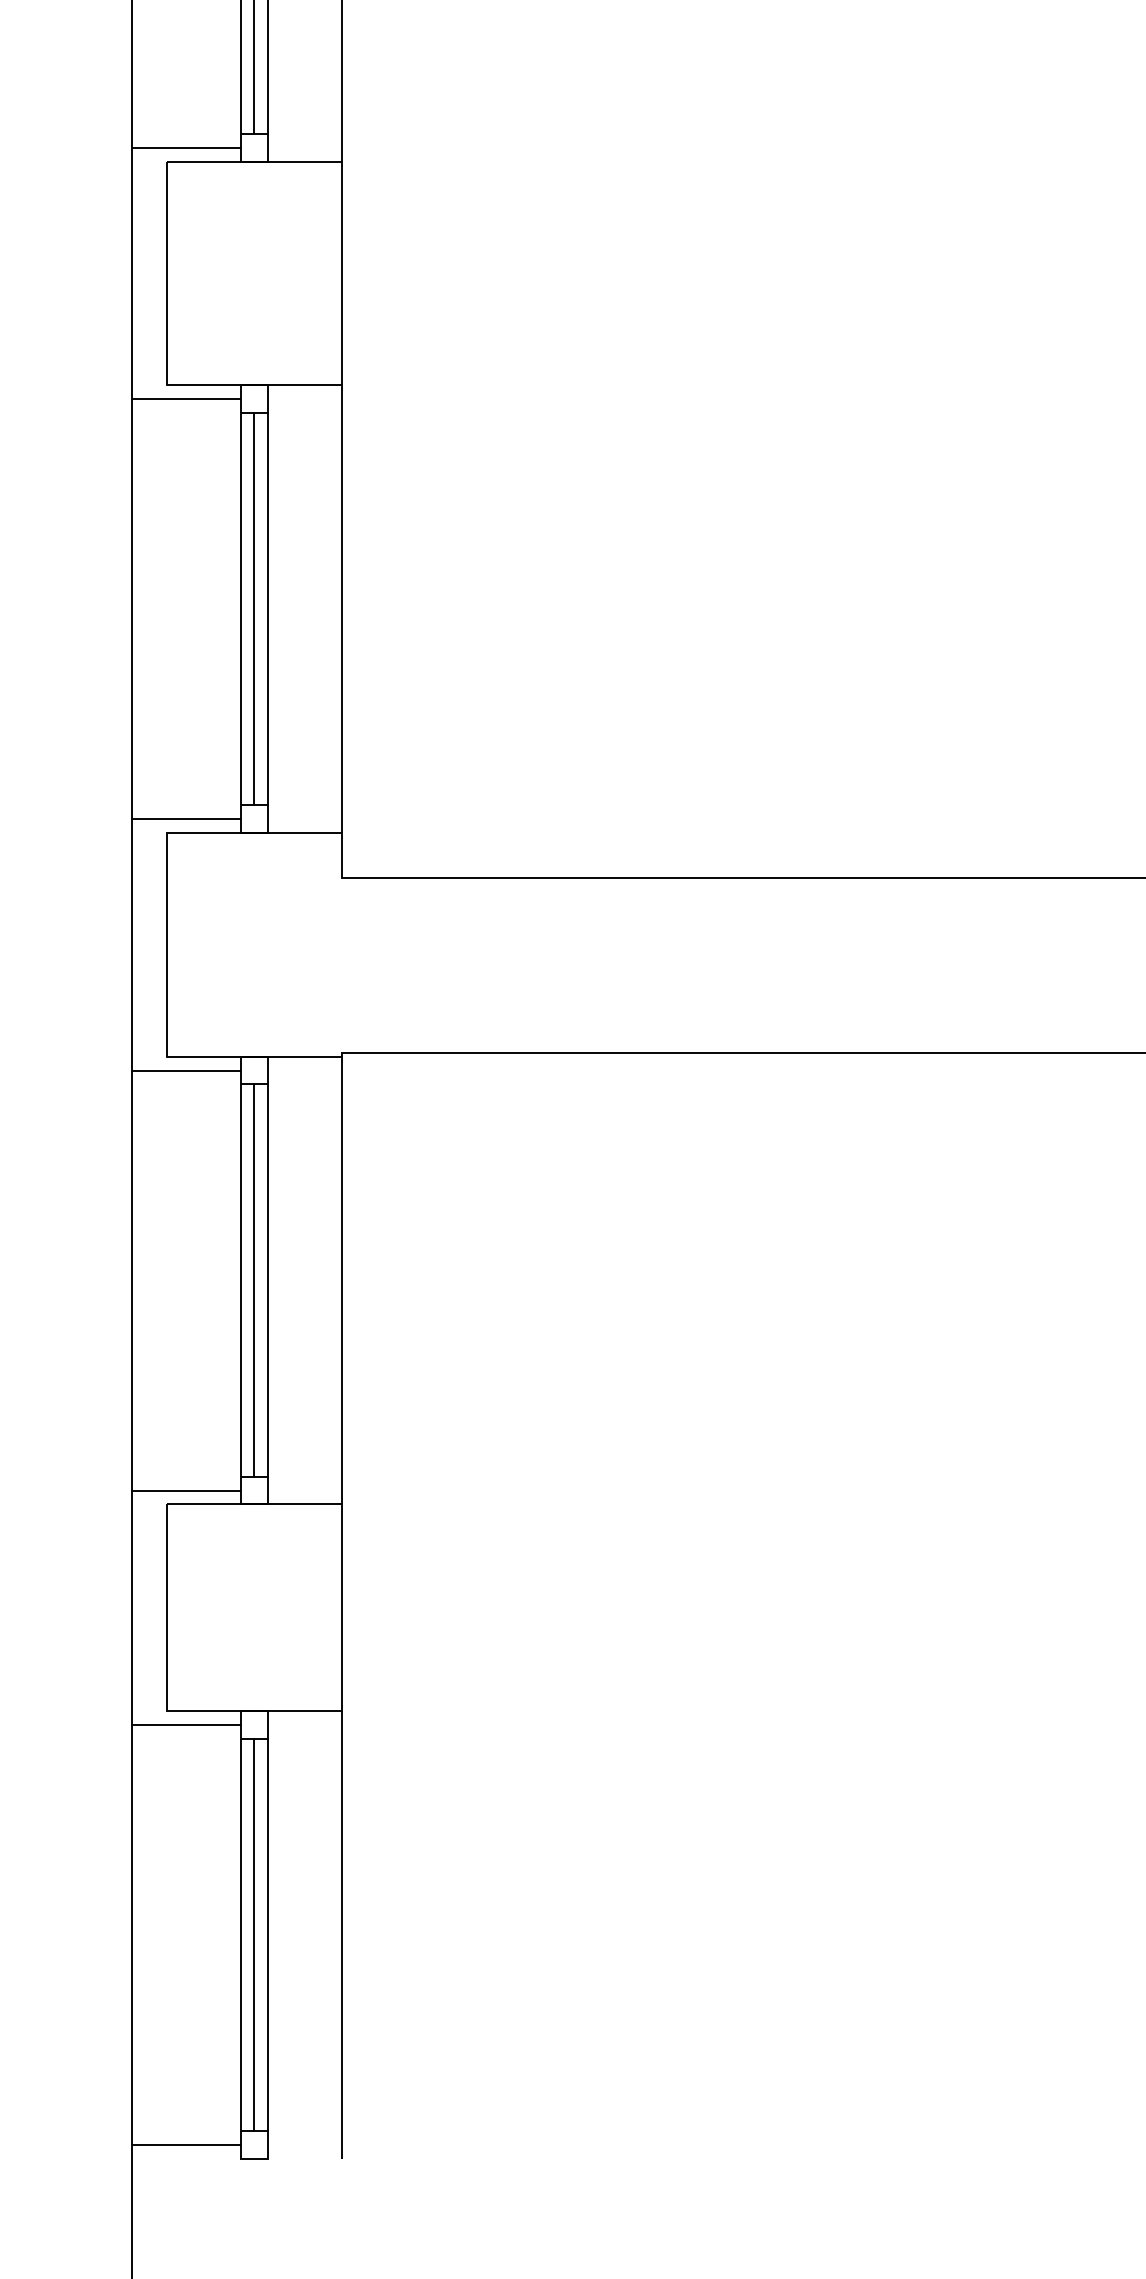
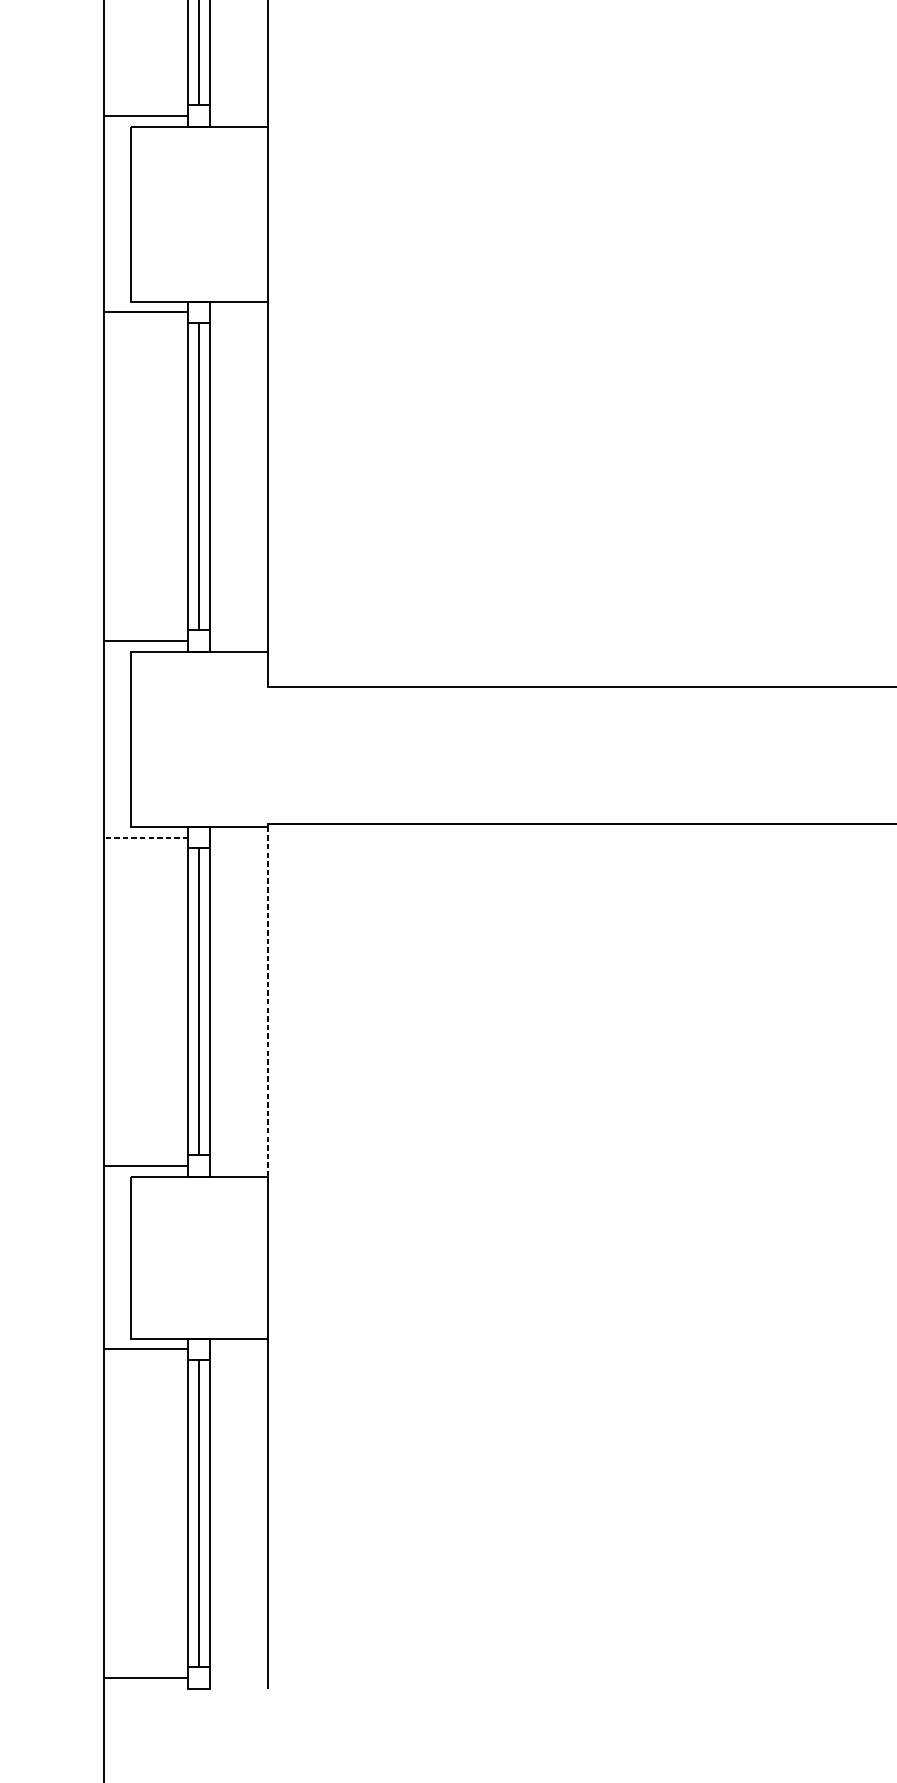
line: (185, 1070) -> (145, 837), solid -> dashed
line: (342, 1280) -> (268, 1001), solid -> dashed

